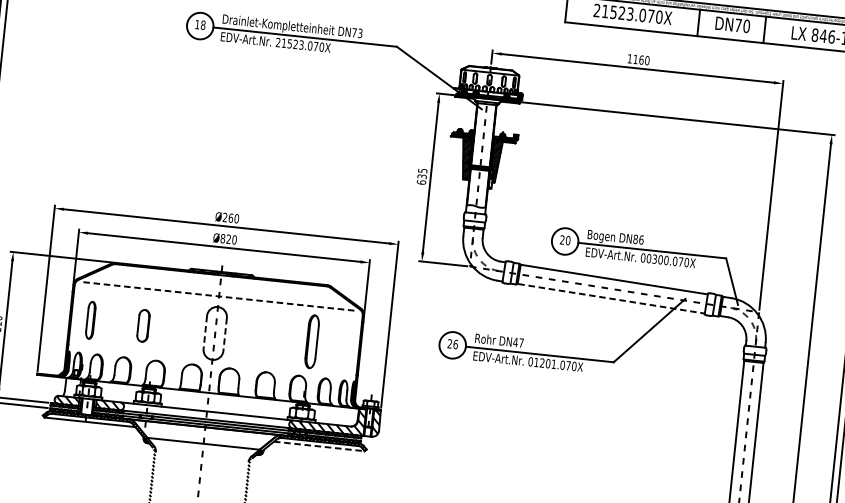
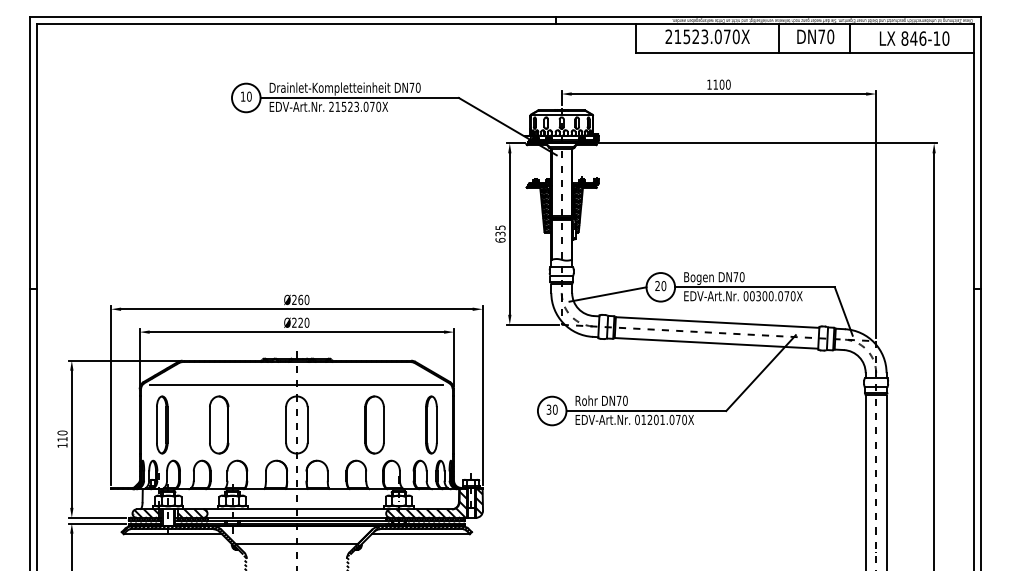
text: (203, 25) -> (249, 96), 18 -> 10
text: (359, 33) -> (417, 87), DN73 -> DN70
text: (641, 59) -> (721, 84), 1160 -> 1100
text: (223, 238) -> (294, 322), Ø820 -> Ø220
text: (638, 239) -> (738, 277), DN86 -> DN70
line: (515, 242) -> (607, 294), added
line: (218, 295) -> (296, 384), dashed -> solid
line: (612, 298) -> (717, 343), dashed -> solid
part: (91, 319) -> (162, 424), size x1.43
part: (143, 325) -> (219, 424), size x1.67
line: (205, 332) -> (286, 425), dashed -> solid
line: (225, 334) -> (307, 425), dashed -> solid
part: (287, 340) -> (374, 424), added
part: (312, 341) -> (431, 424), moved
text: (517, 342) -> (621, 400), DN47 -> DN70
text: (452, 343) -> (551, 409), 26 -> 30
line: (319, 446) -> (421, 534), dashed -> solid

